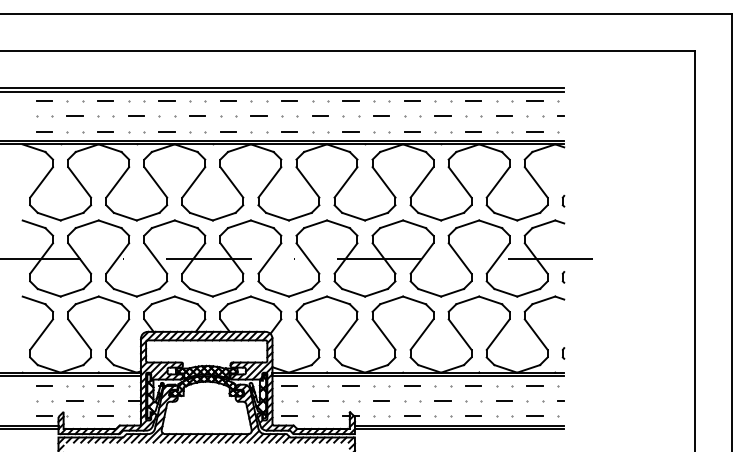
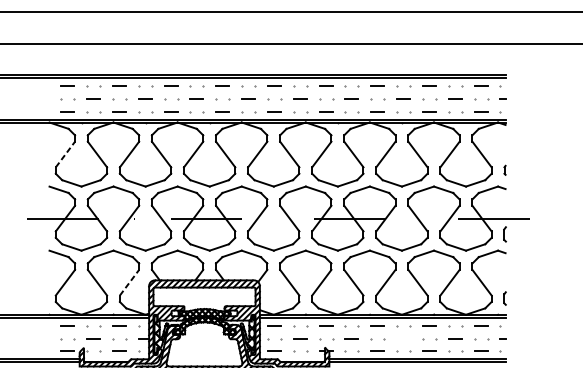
line: (41, 182) -> (65, 154), solid -> dashed
part: (563, 277) -> (504, 234), size x1.6
line: (117, 334) -> (129, 282), solid -> dashed
part: (563, 353) -> (504, 298), size x1.4
line: (442, 400) -> (403, 338), removed

